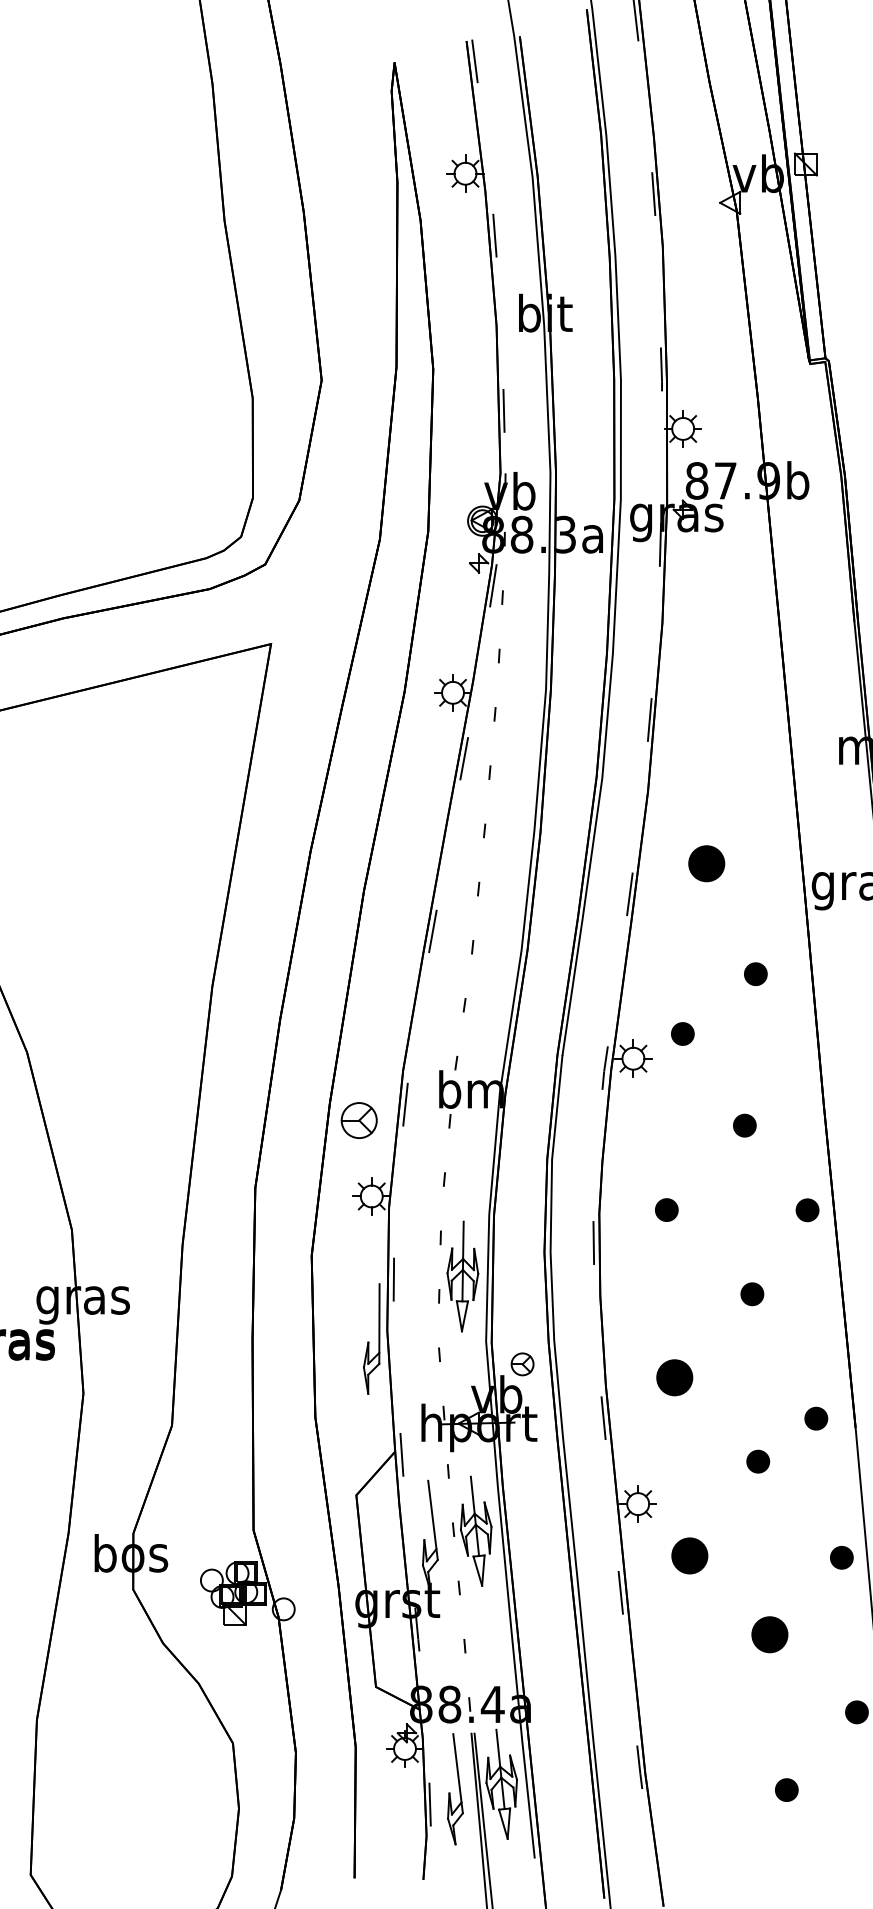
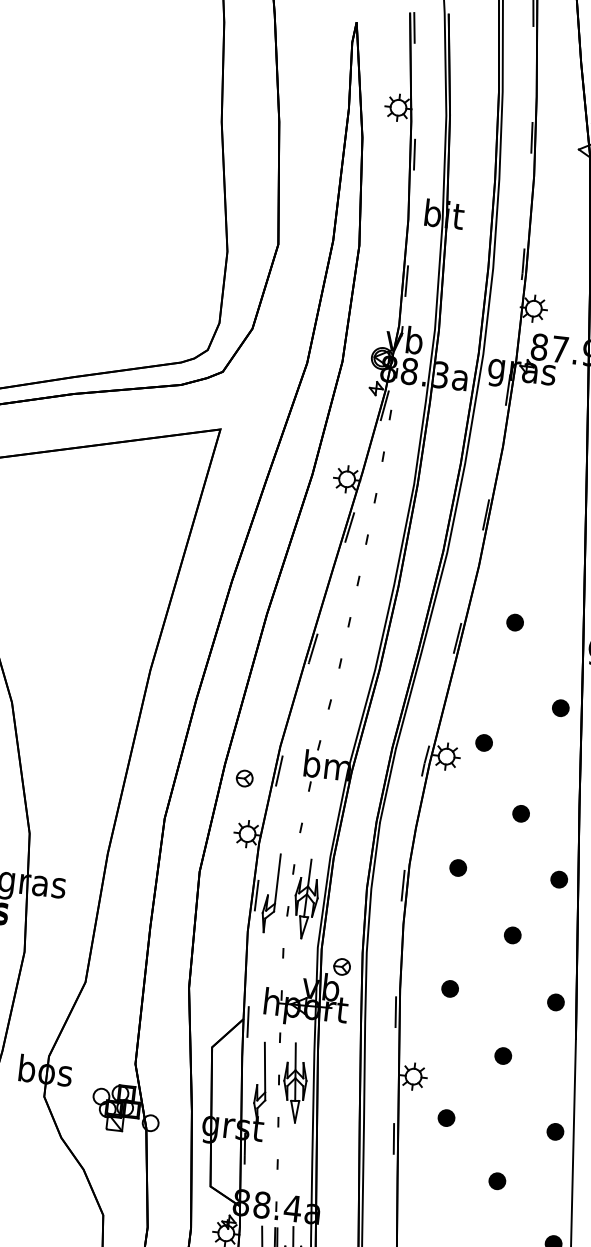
part: (706, 863) -> (515, 622), size x0.62
part: (755, 974) -> (560, 708), moved
part: (358, 1120) -> (244, 778), size x0.62
part: (371, 1338) -> (270, 892), moved
part: (674, 1377) -> (450, 988), size x0.62
part: (816, 1418) -> (556, 1002), moved
part: (689, 1555) -> (446, 1117), size x0.62
part: (769, 1634) -> (497, 1180), size x0.62

